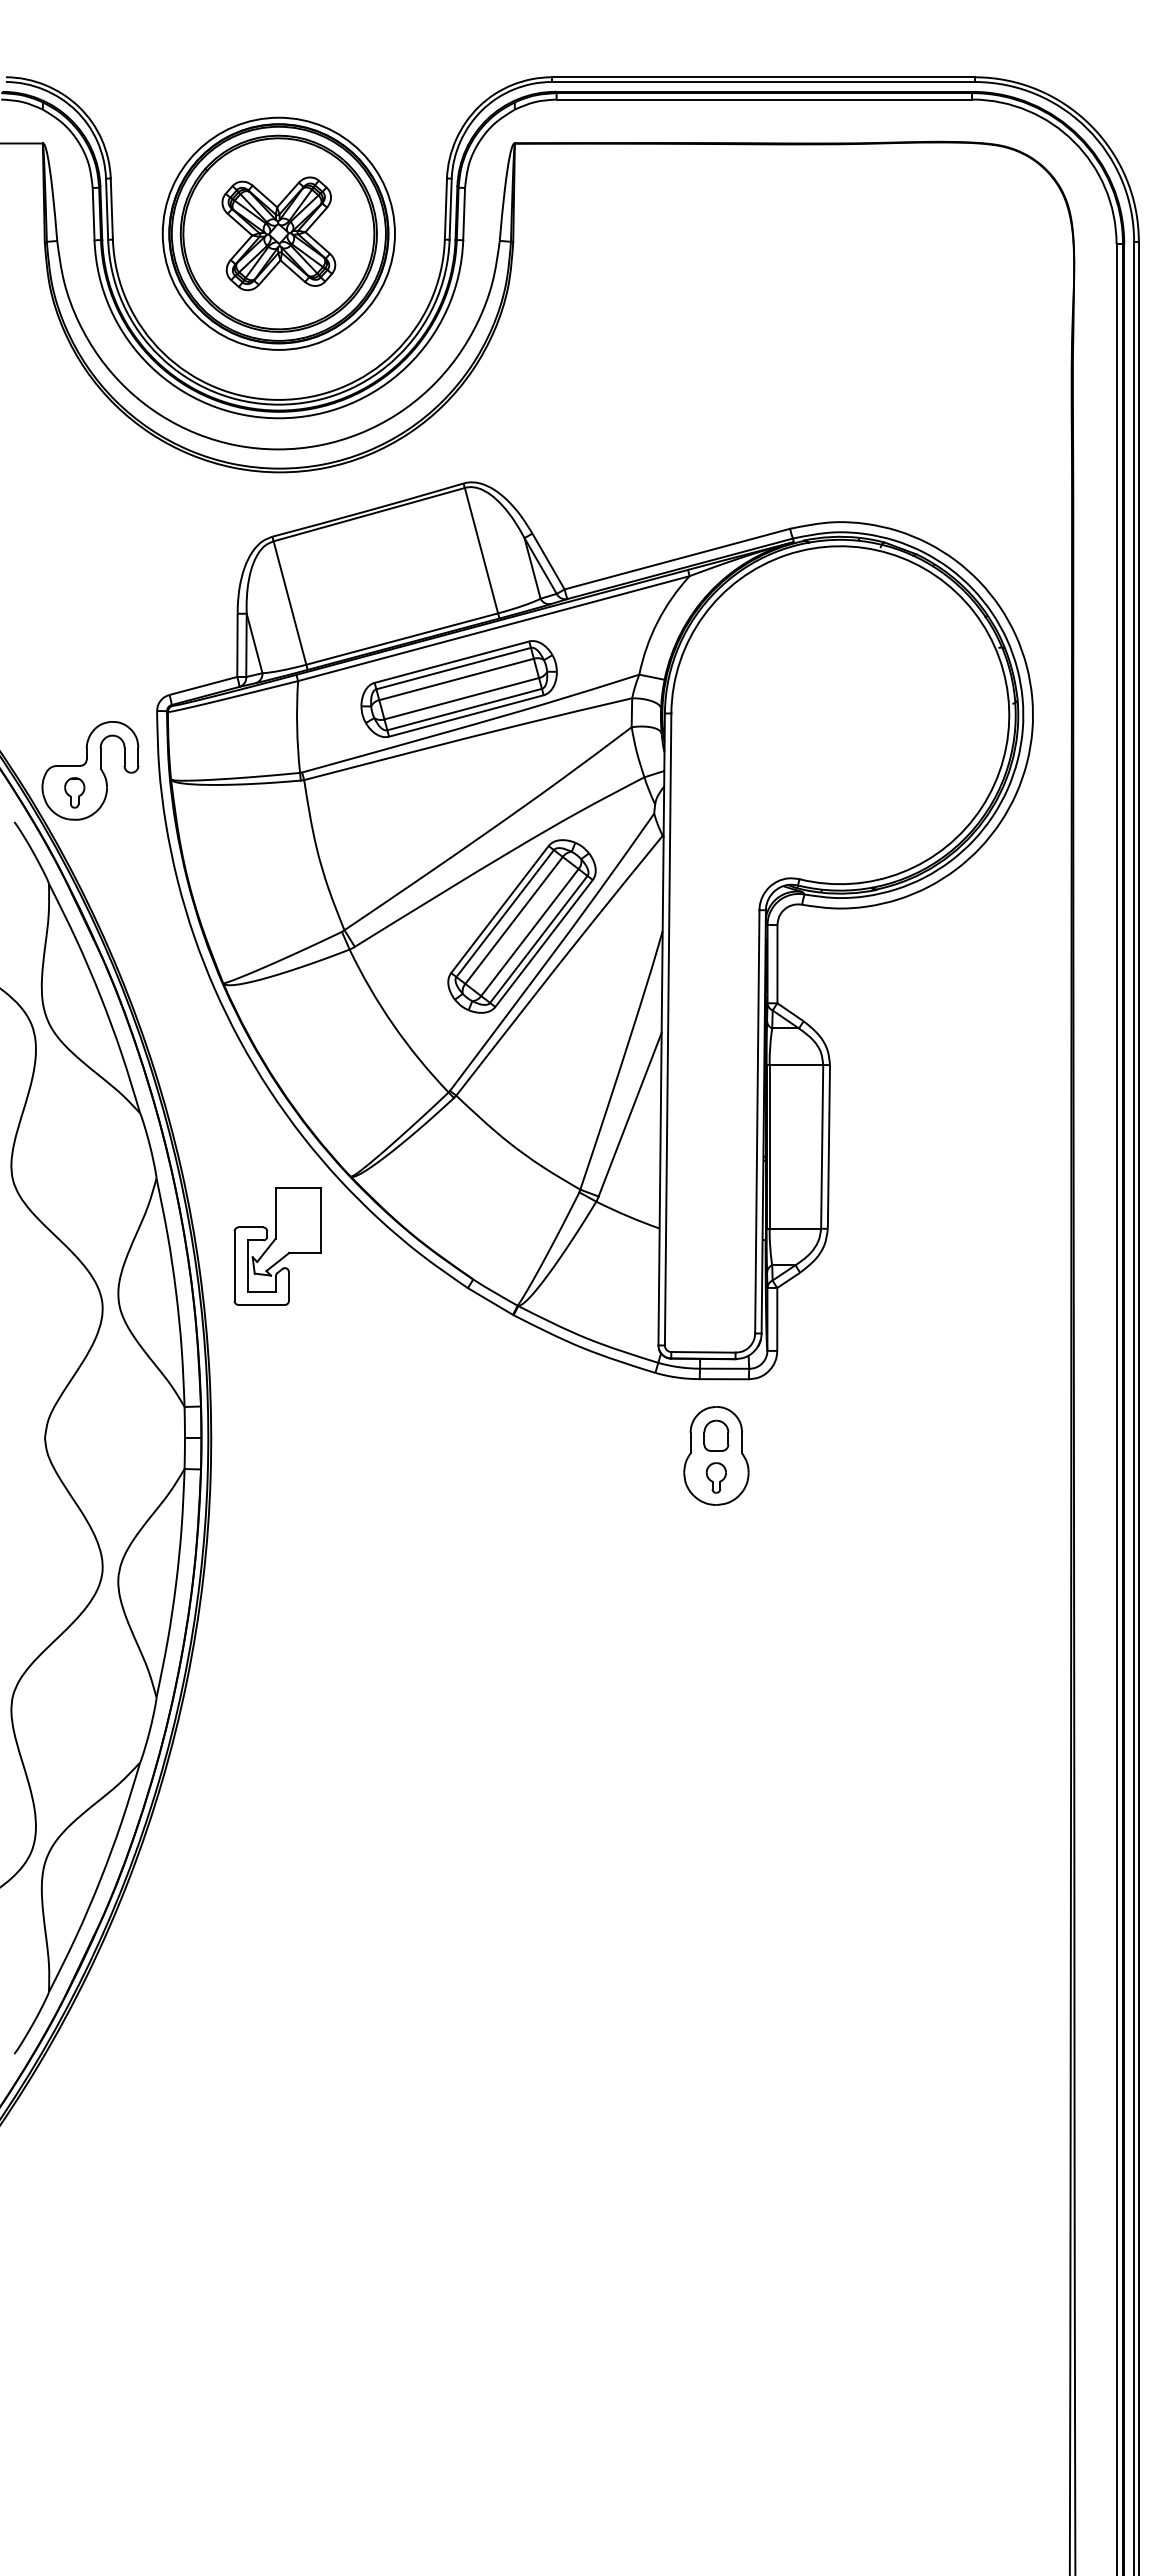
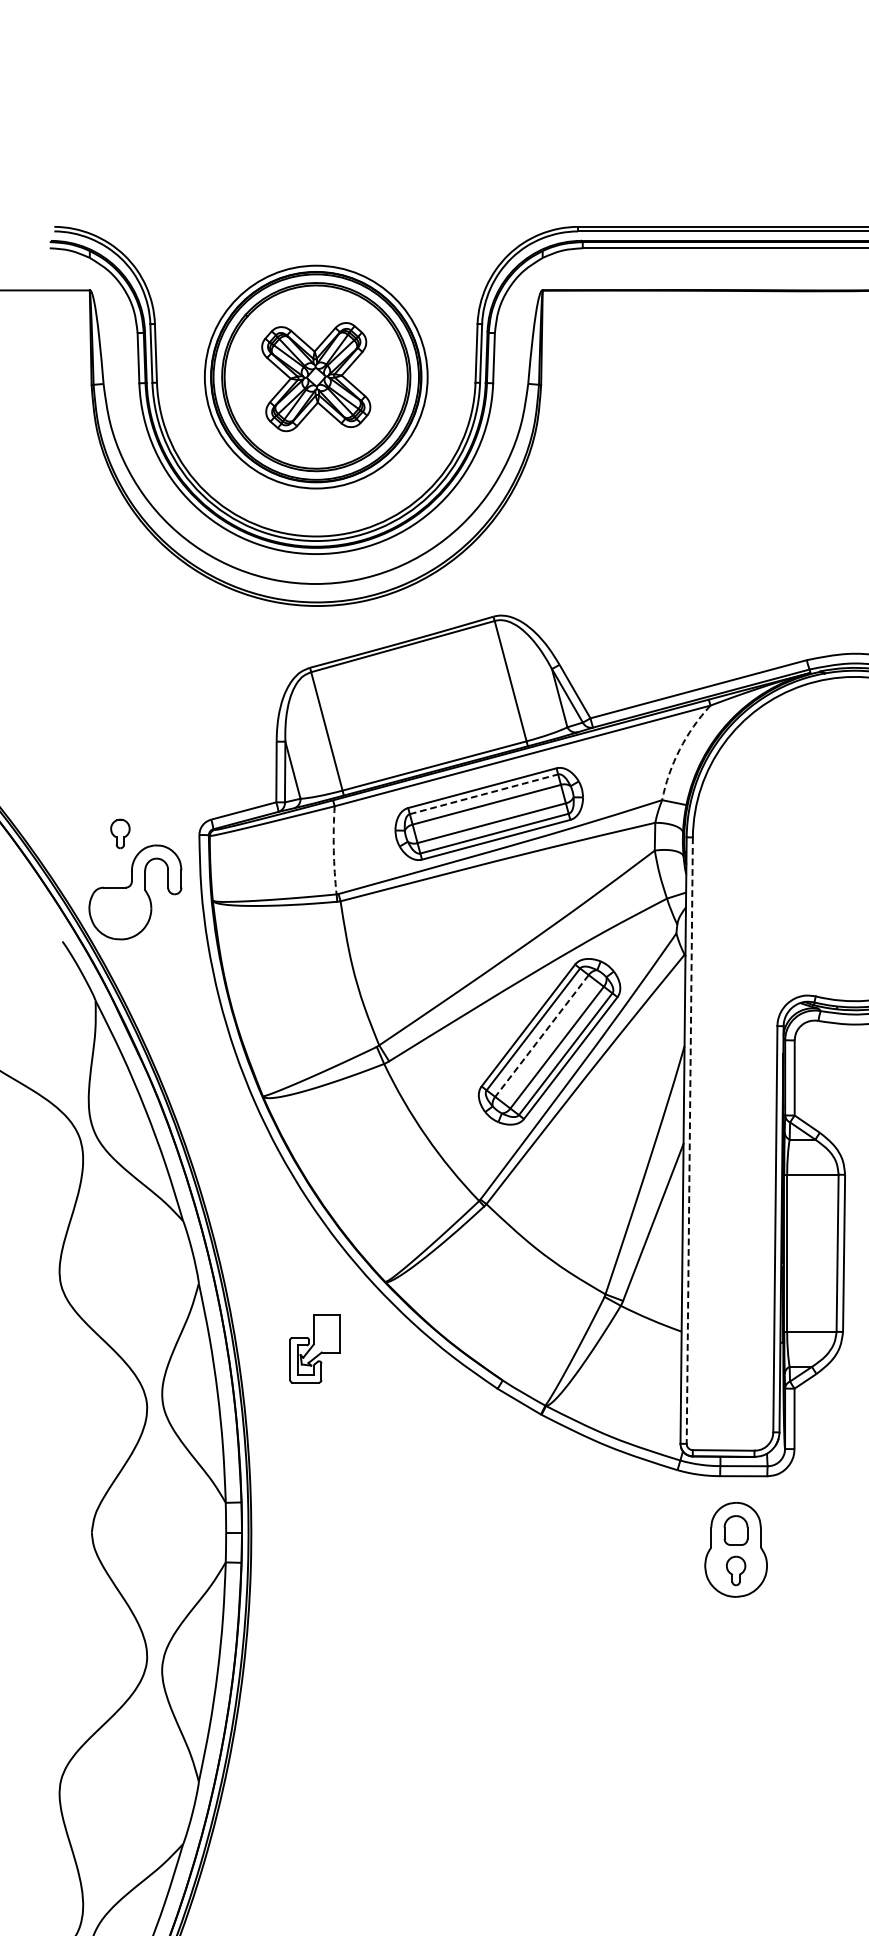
arc: (657, 621) -> (679, 749), solid -> dashed
line: (454, 668) -> (484, 794), solid -> dashed
arc: (297, 727) -> (334, 850), solid -> dashed
part: (74, 792) -> (120, 833), moved
line: (513, 920) -> (541, 1036), solid -> dashed
line: (668, 1029) -> (690, 1140), solid -> dashed
part: (277, 1246) -> (314, 1348), size x0.6

